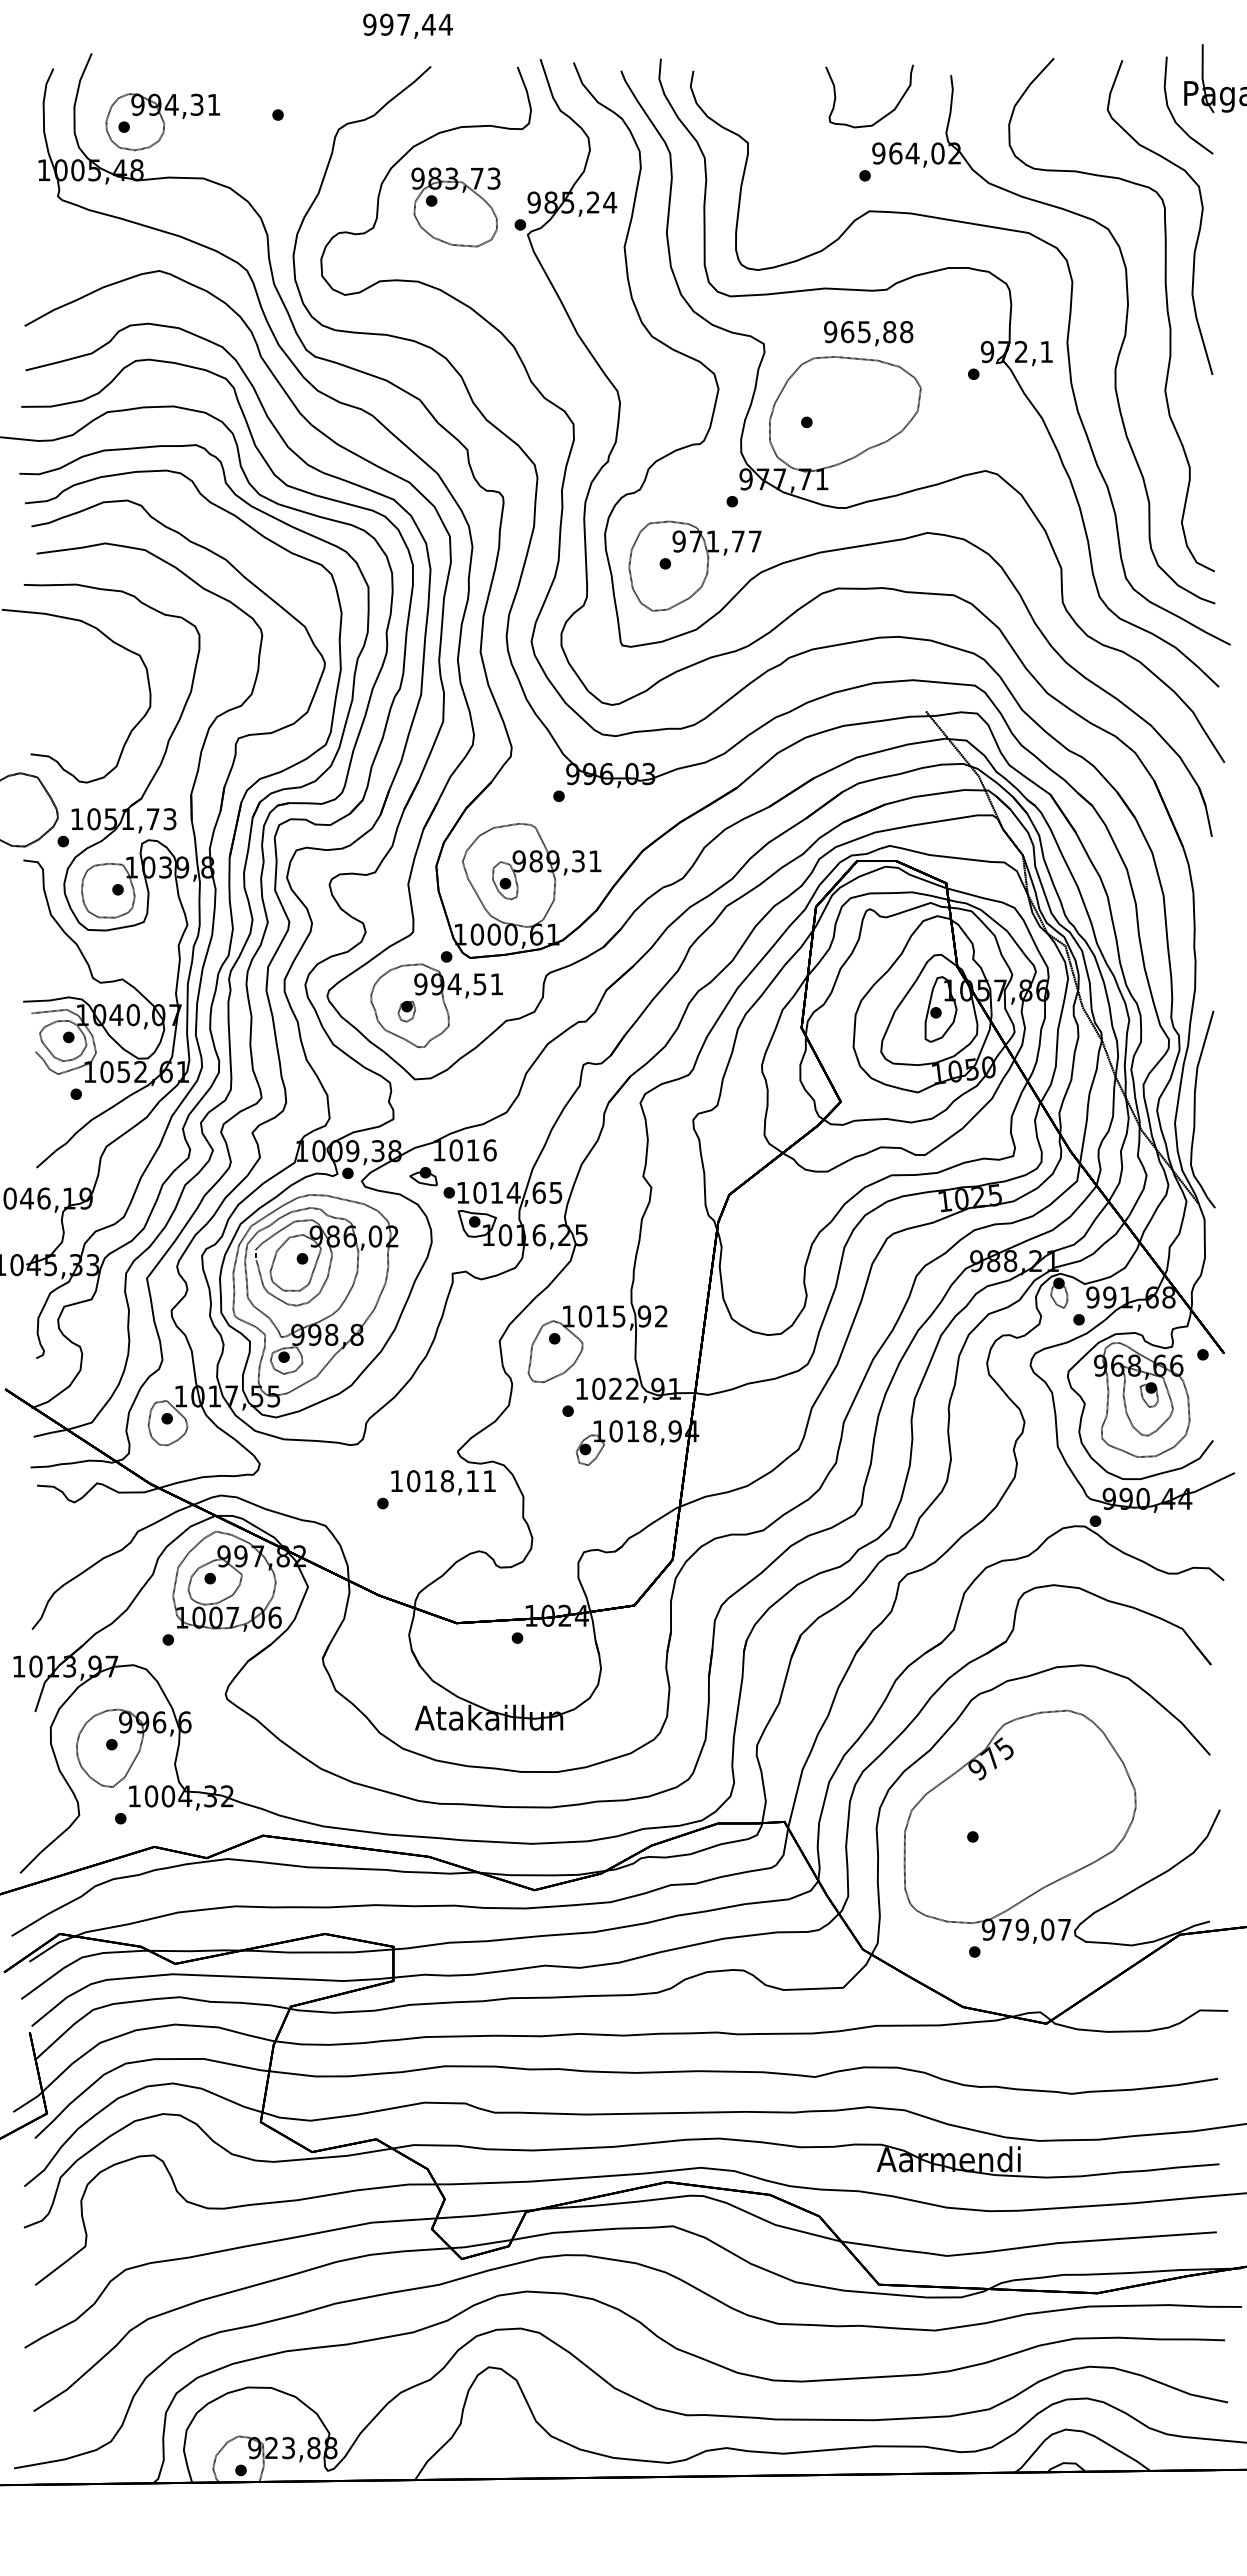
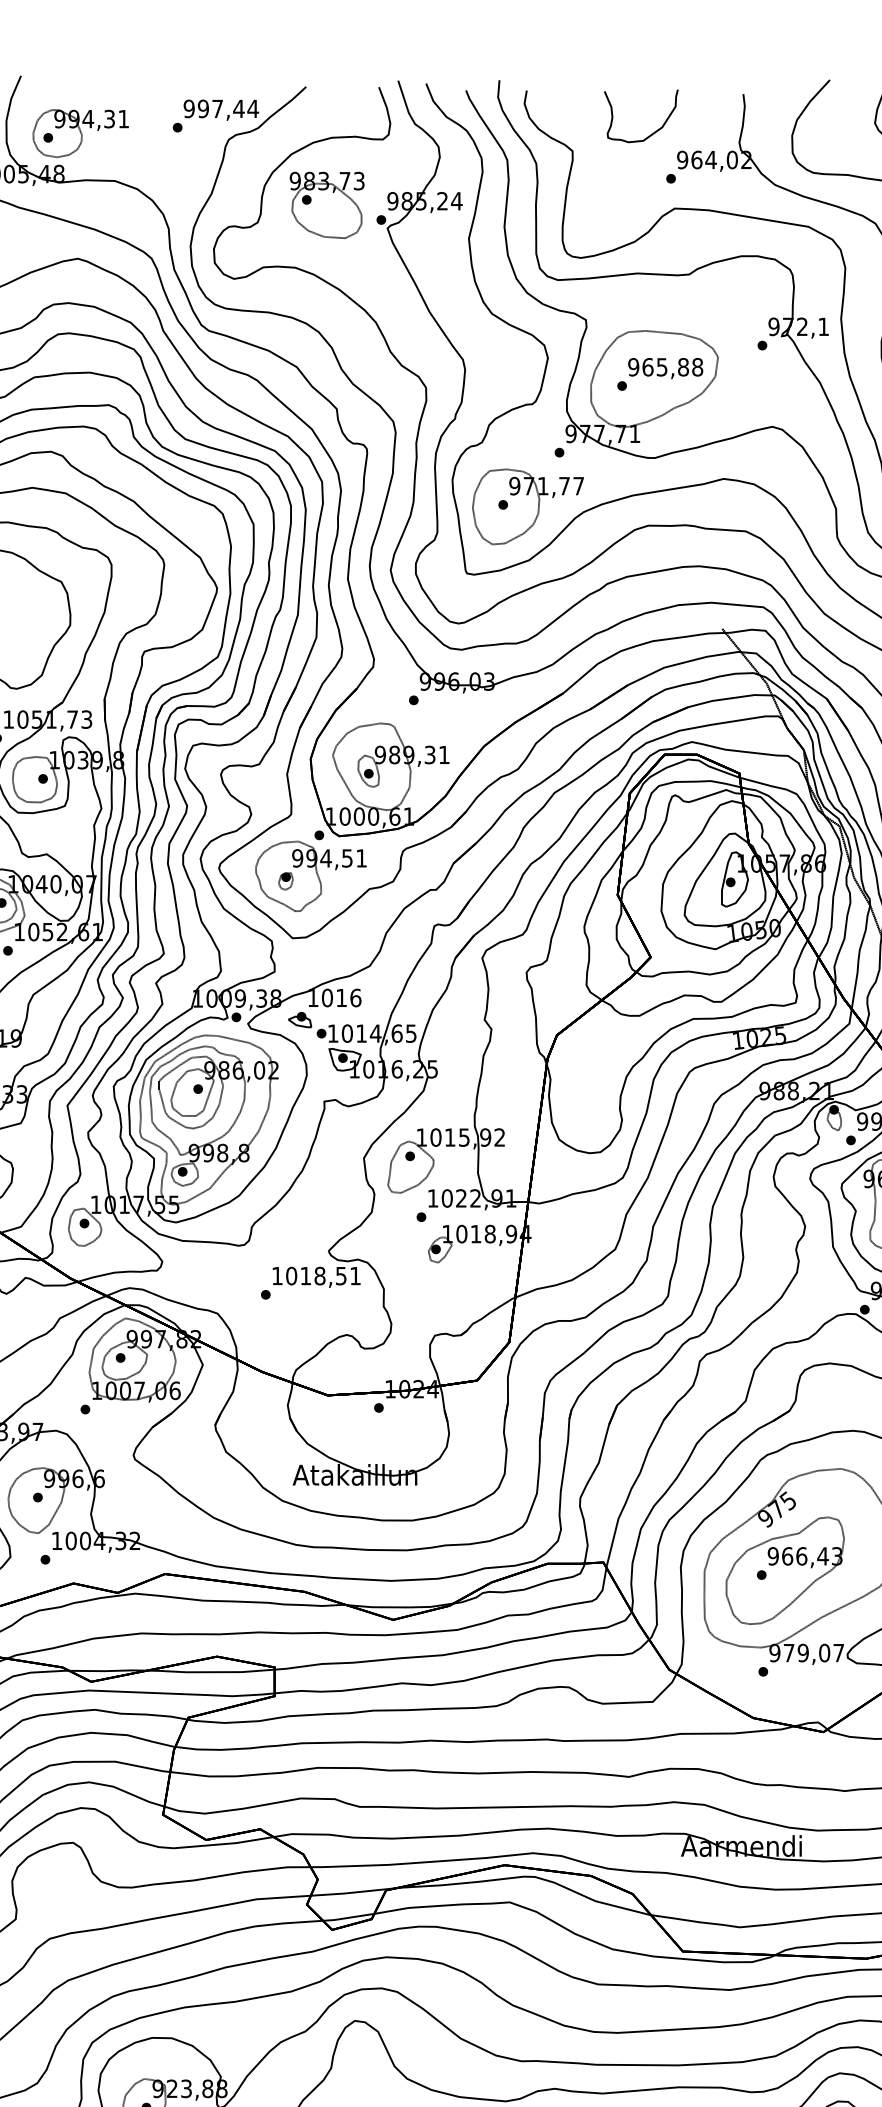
text: (407, 25) -> (220, 109), moved
curve: (881, 117) -> (651, 133), moved
text: (868, 333) -> (665, 368), moved
text: (472, 1481) -> (341, 1276), 1018,11 -> 1018,51
part: (1000, 1831) -> (784, 1570), added

